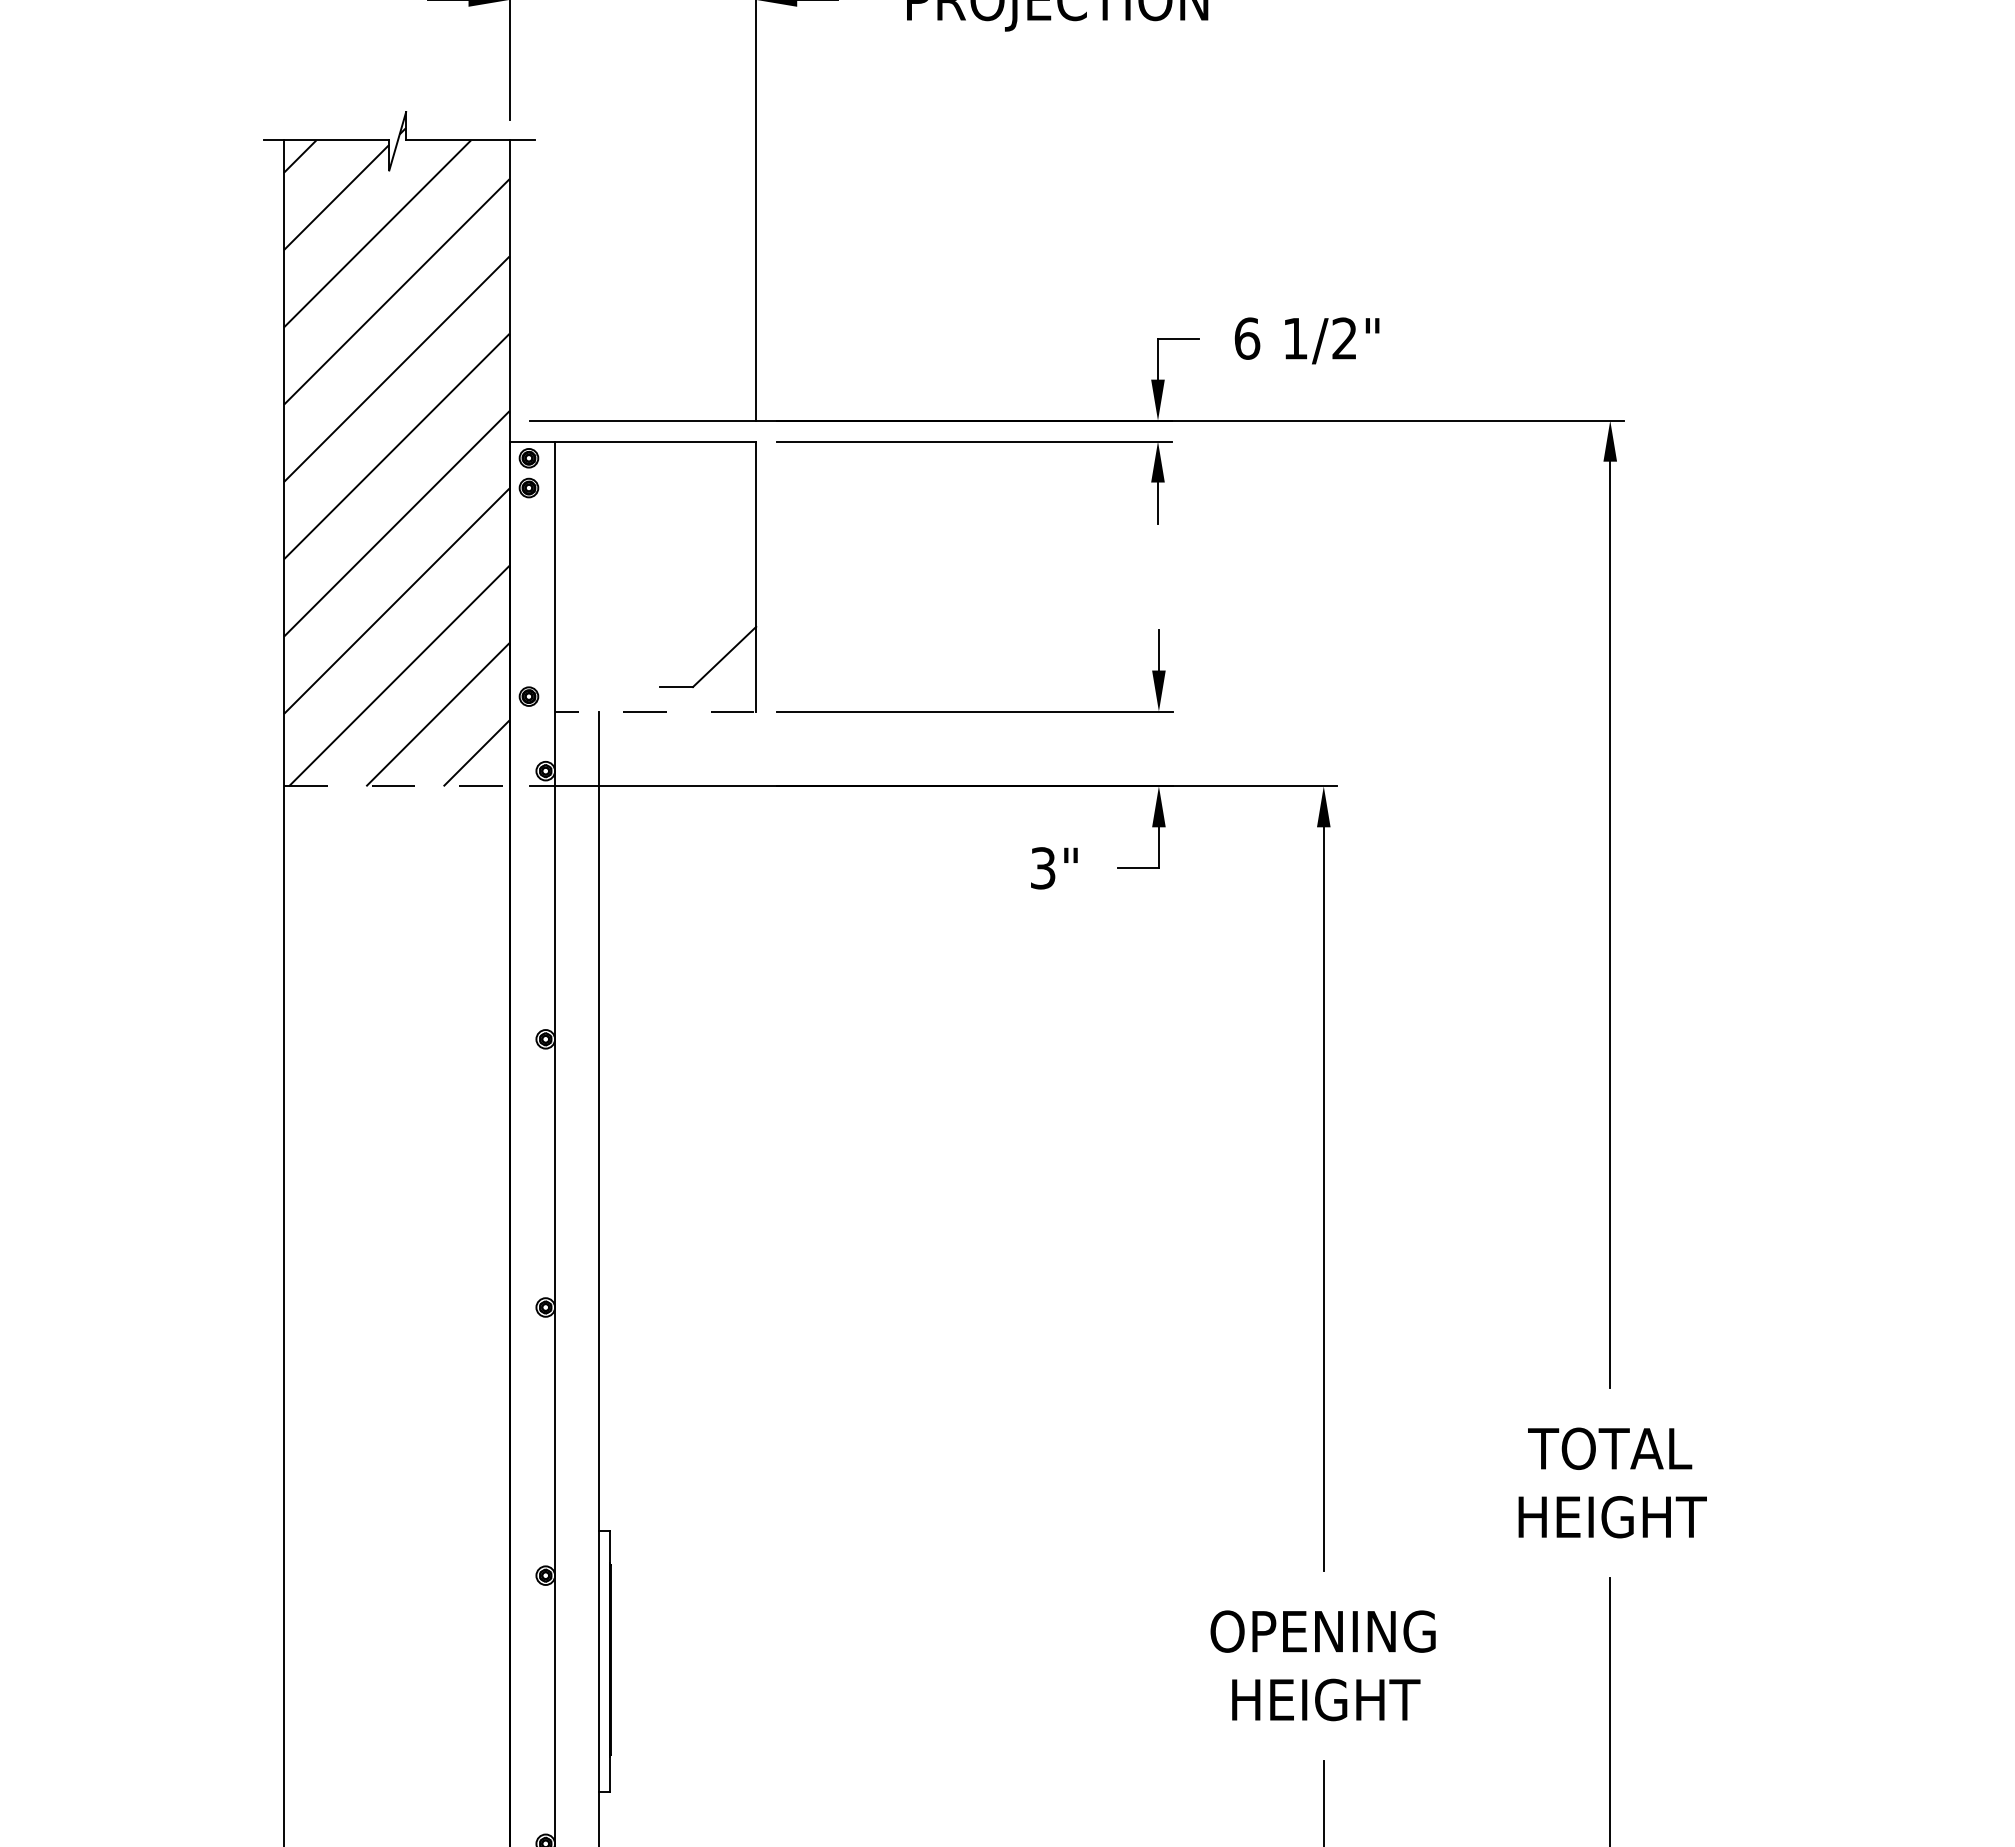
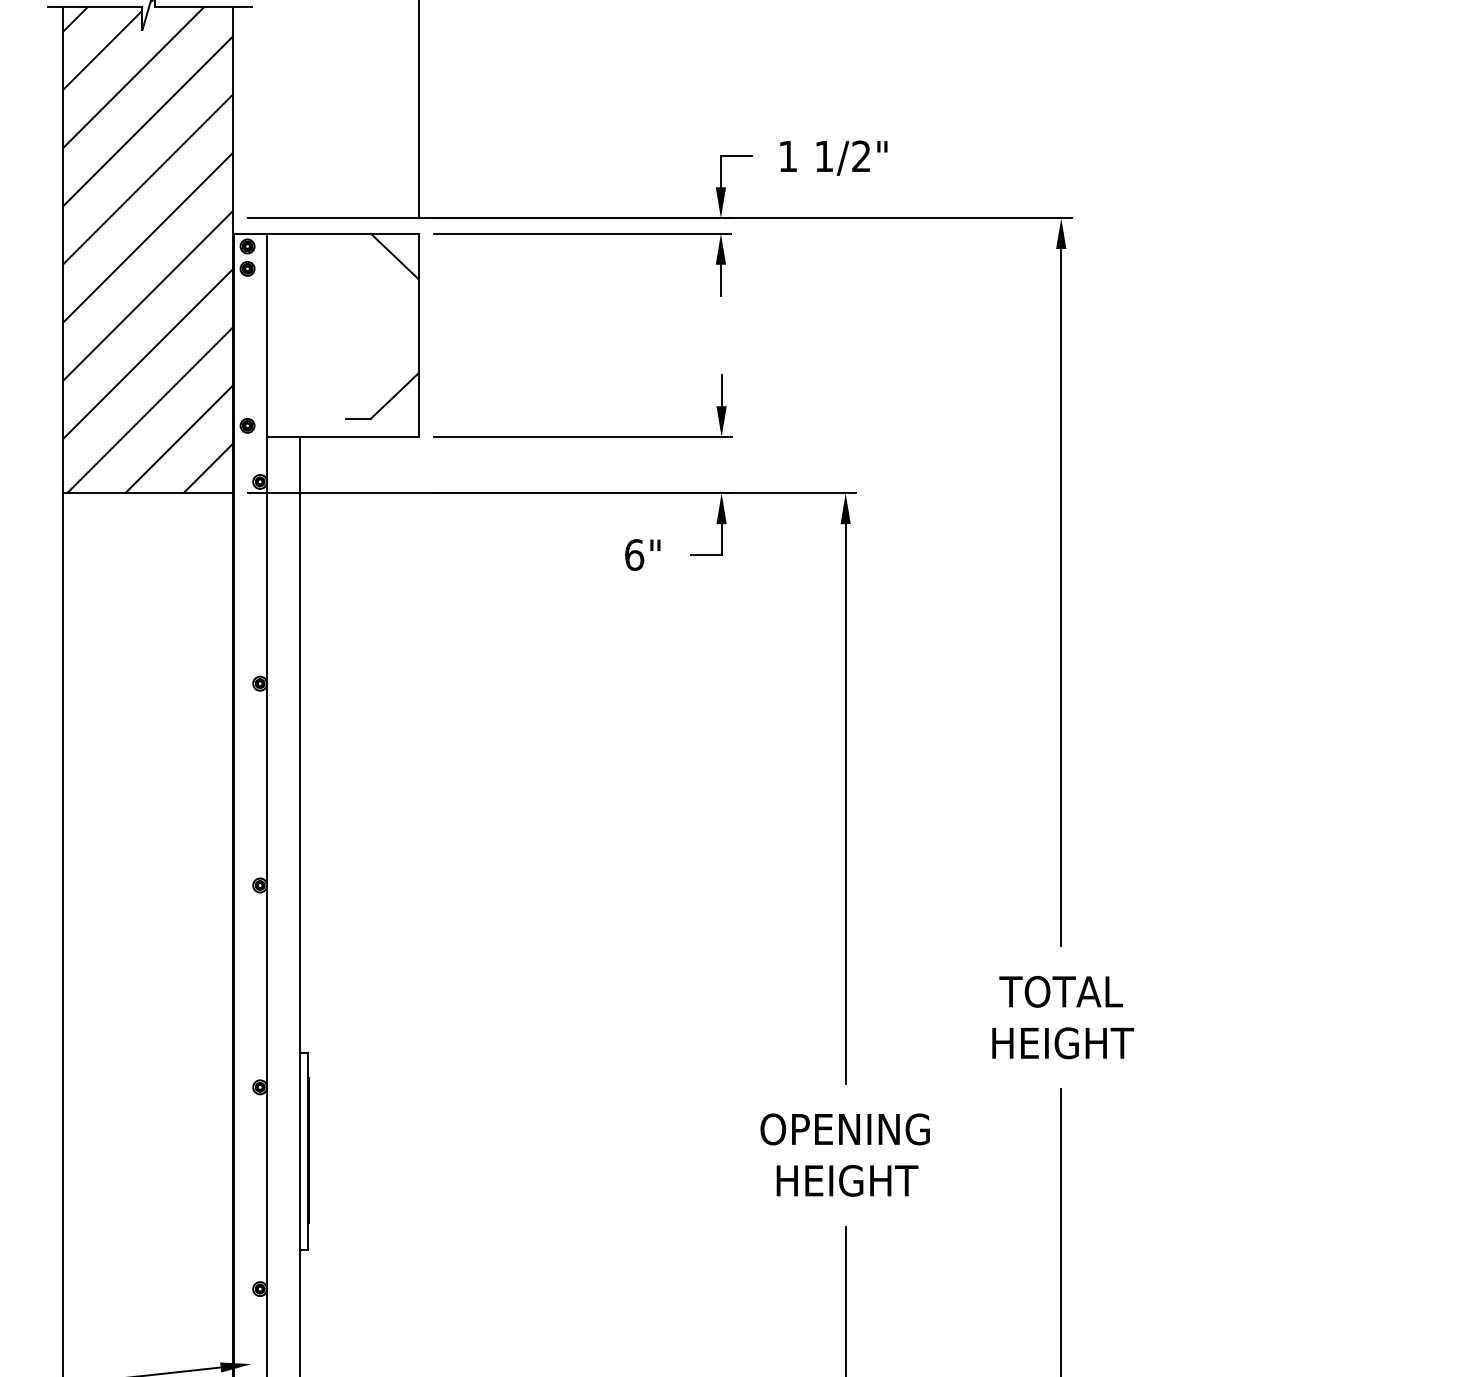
text: (1247, 338) -> (788, 156), 6 -> 1
line: (724, 471) -> (394, 256), added
line: (654, 711) -> (342, 437), dashed -> solid
line: (396, 786) -> (147, 493), dashed -> solid
text: (1043, 868) -> (634, 555), 3" -> 6"

